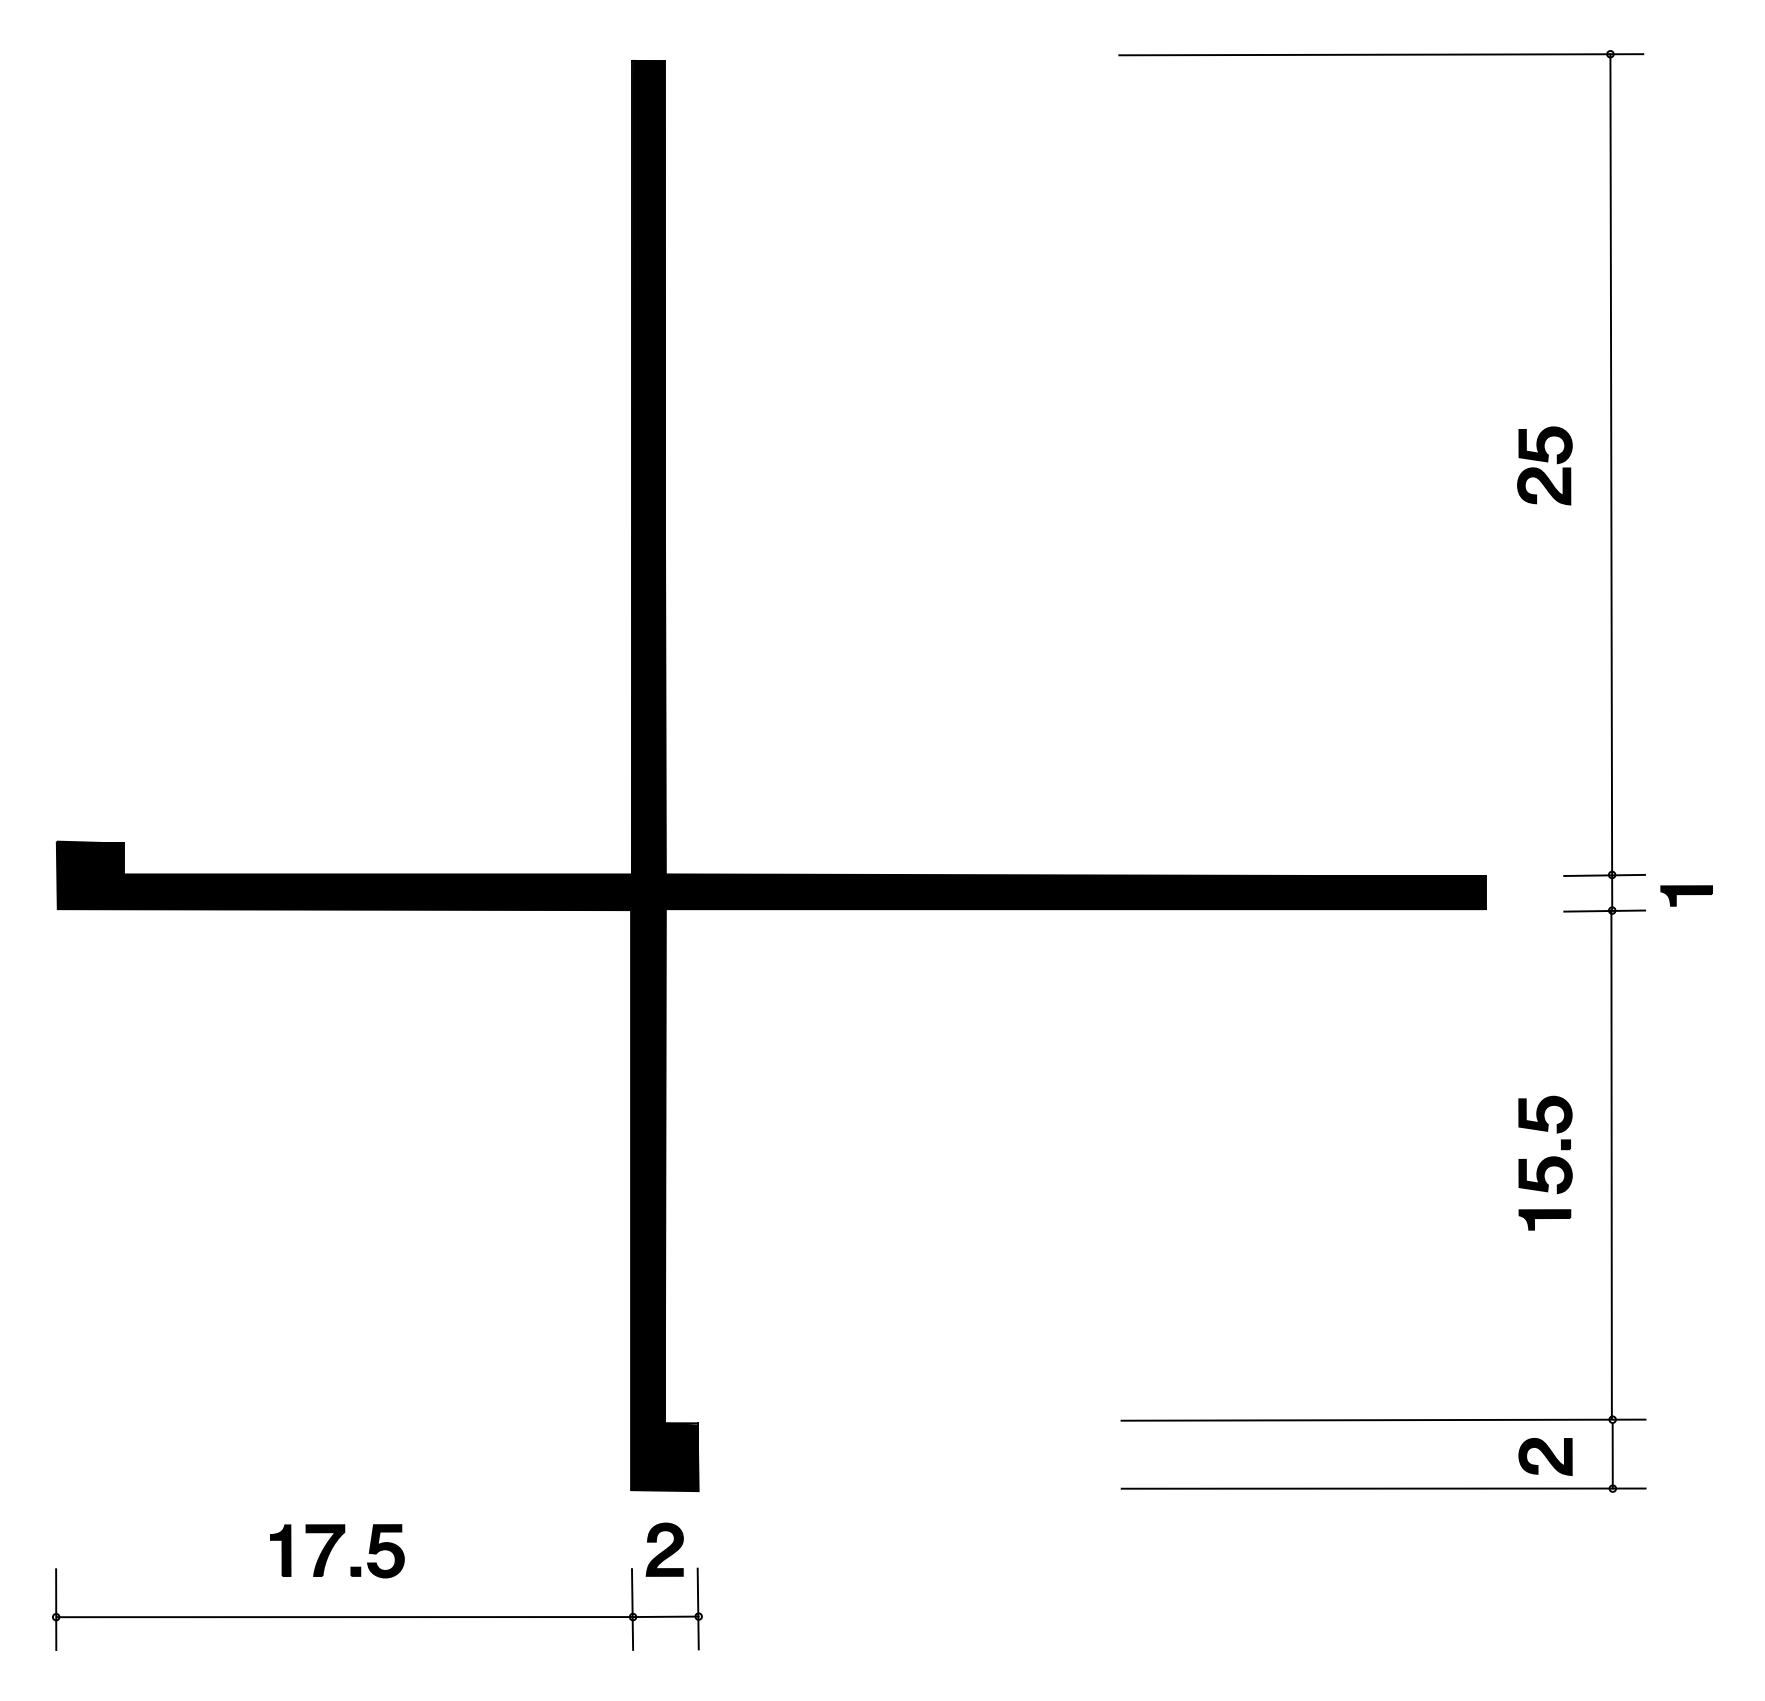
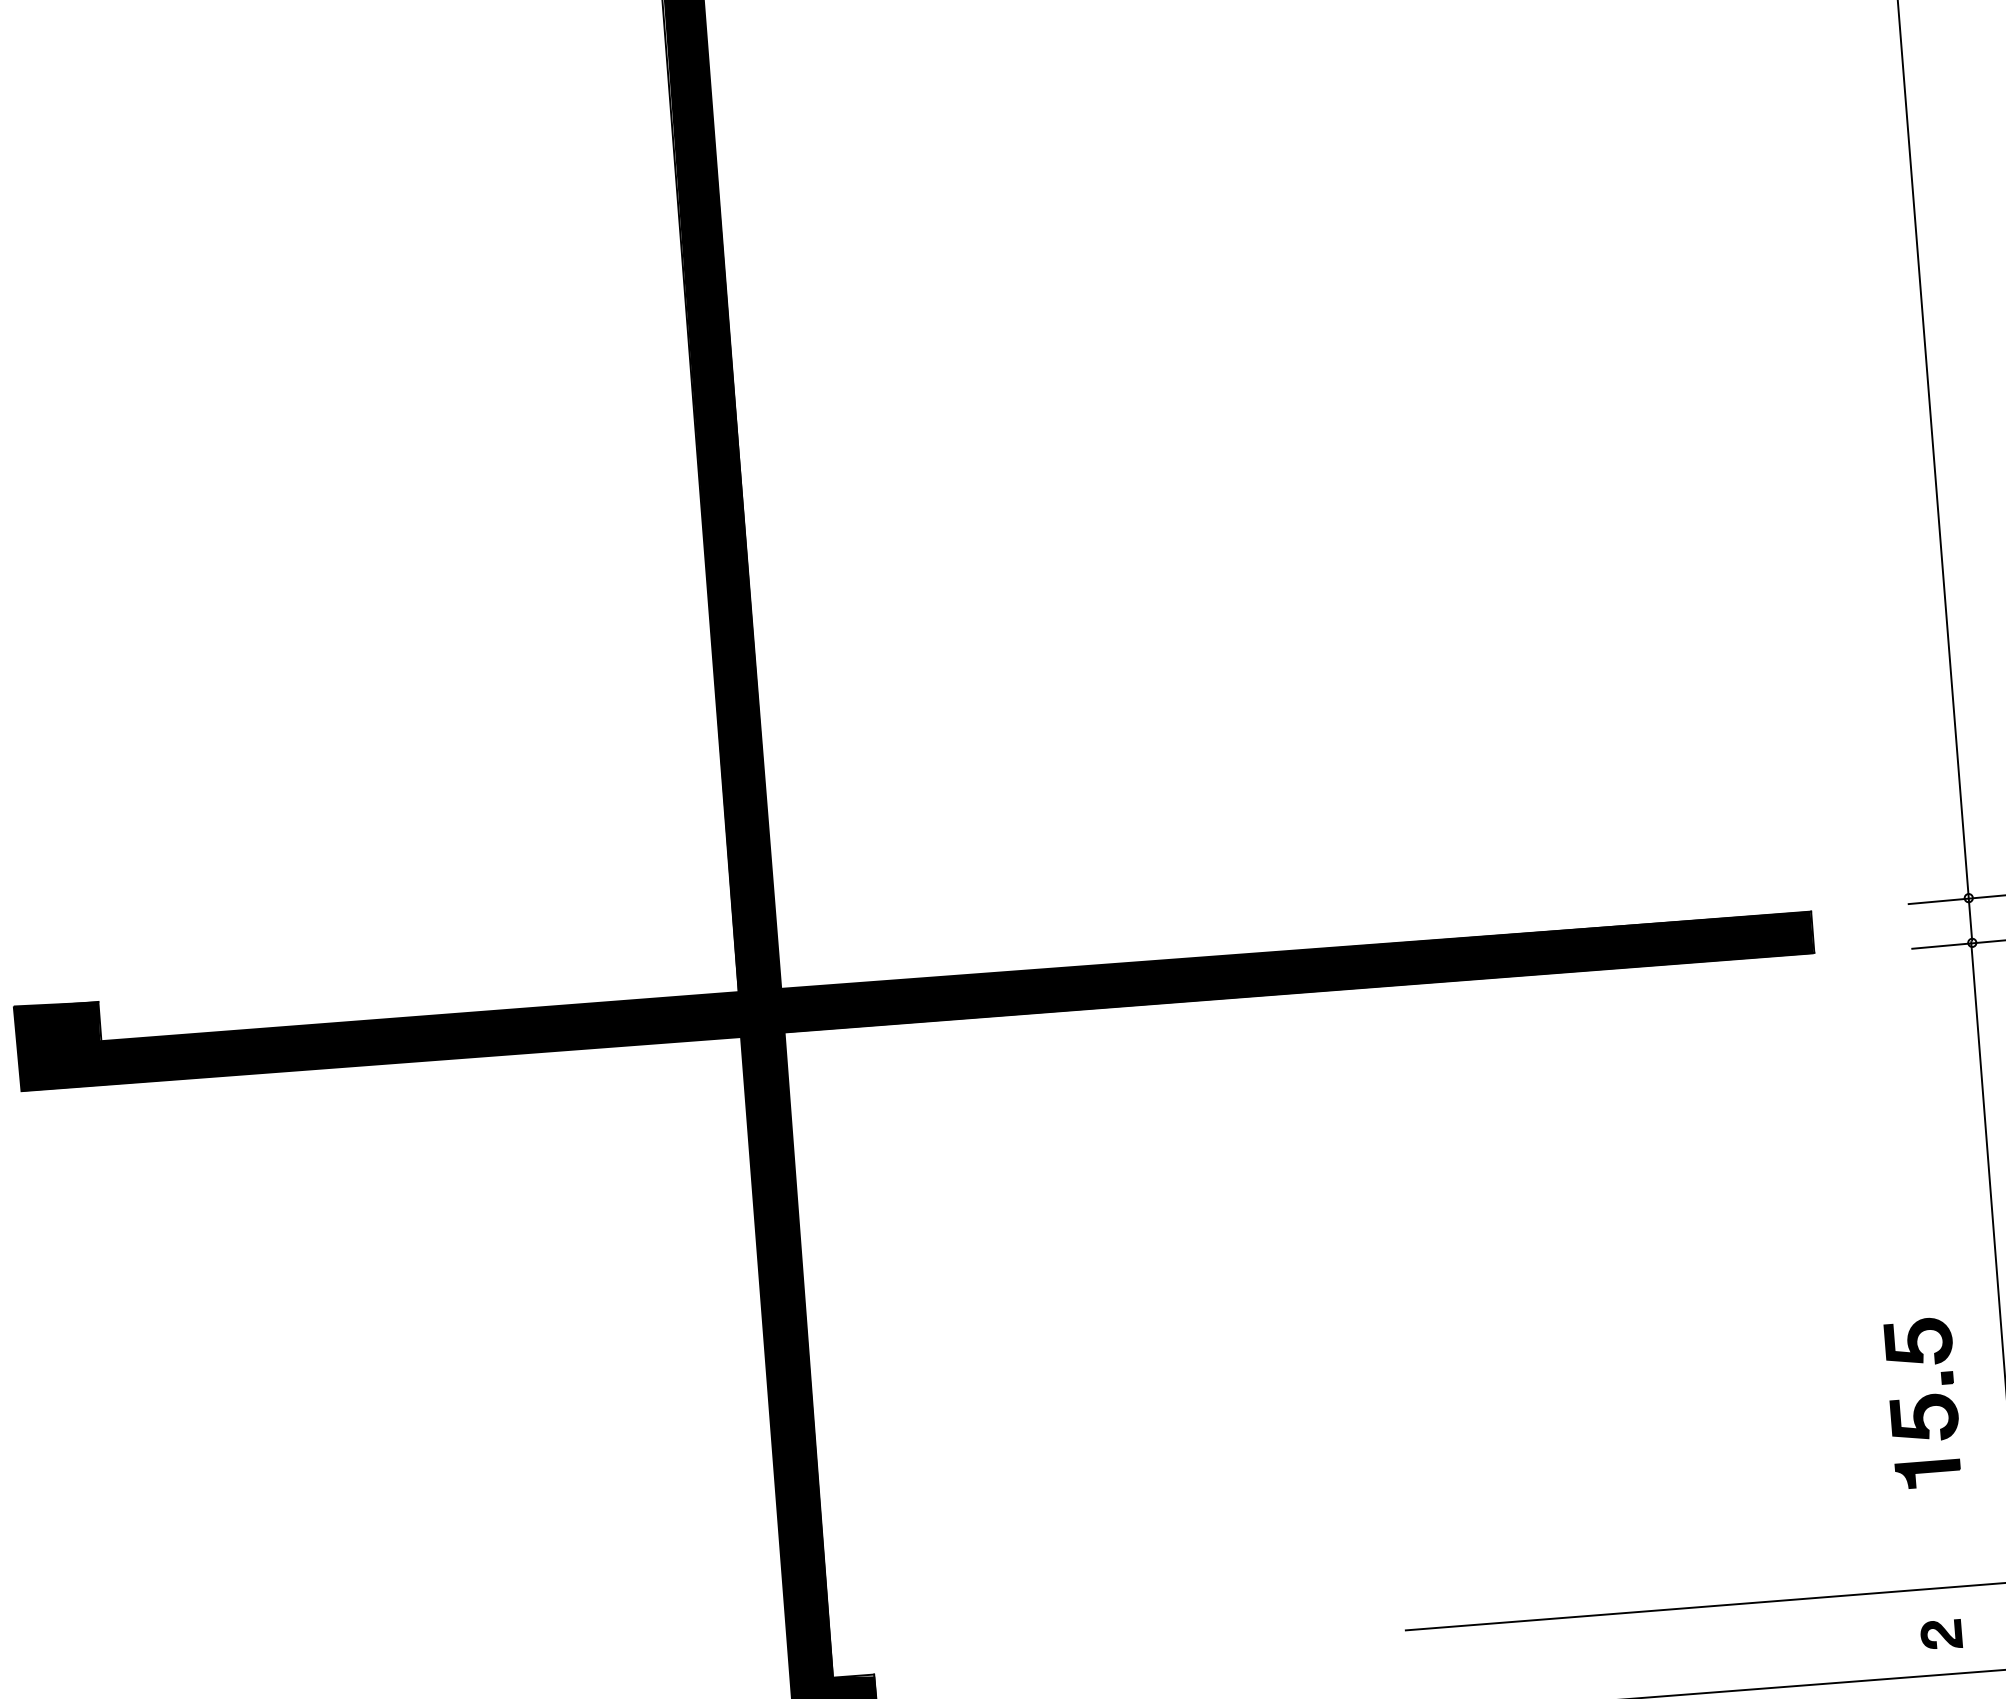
part: (1544, 465) -> (1844, 390), removed
part: (1545, 1162) -> (1923, 1402), moved
part: (1545, 1456) -> (1941, 1634), size x0.6

